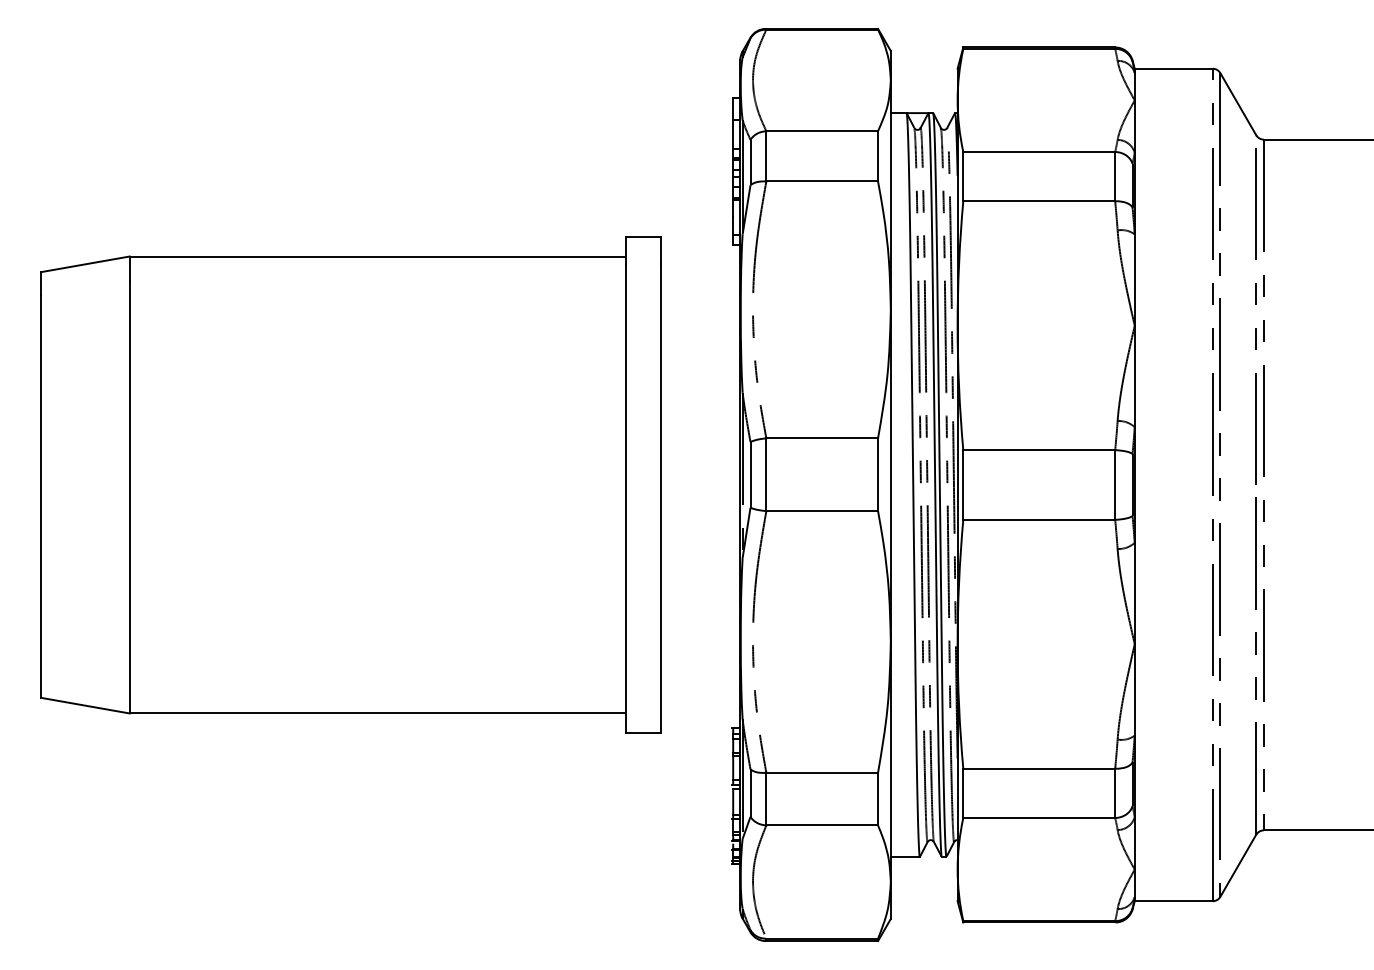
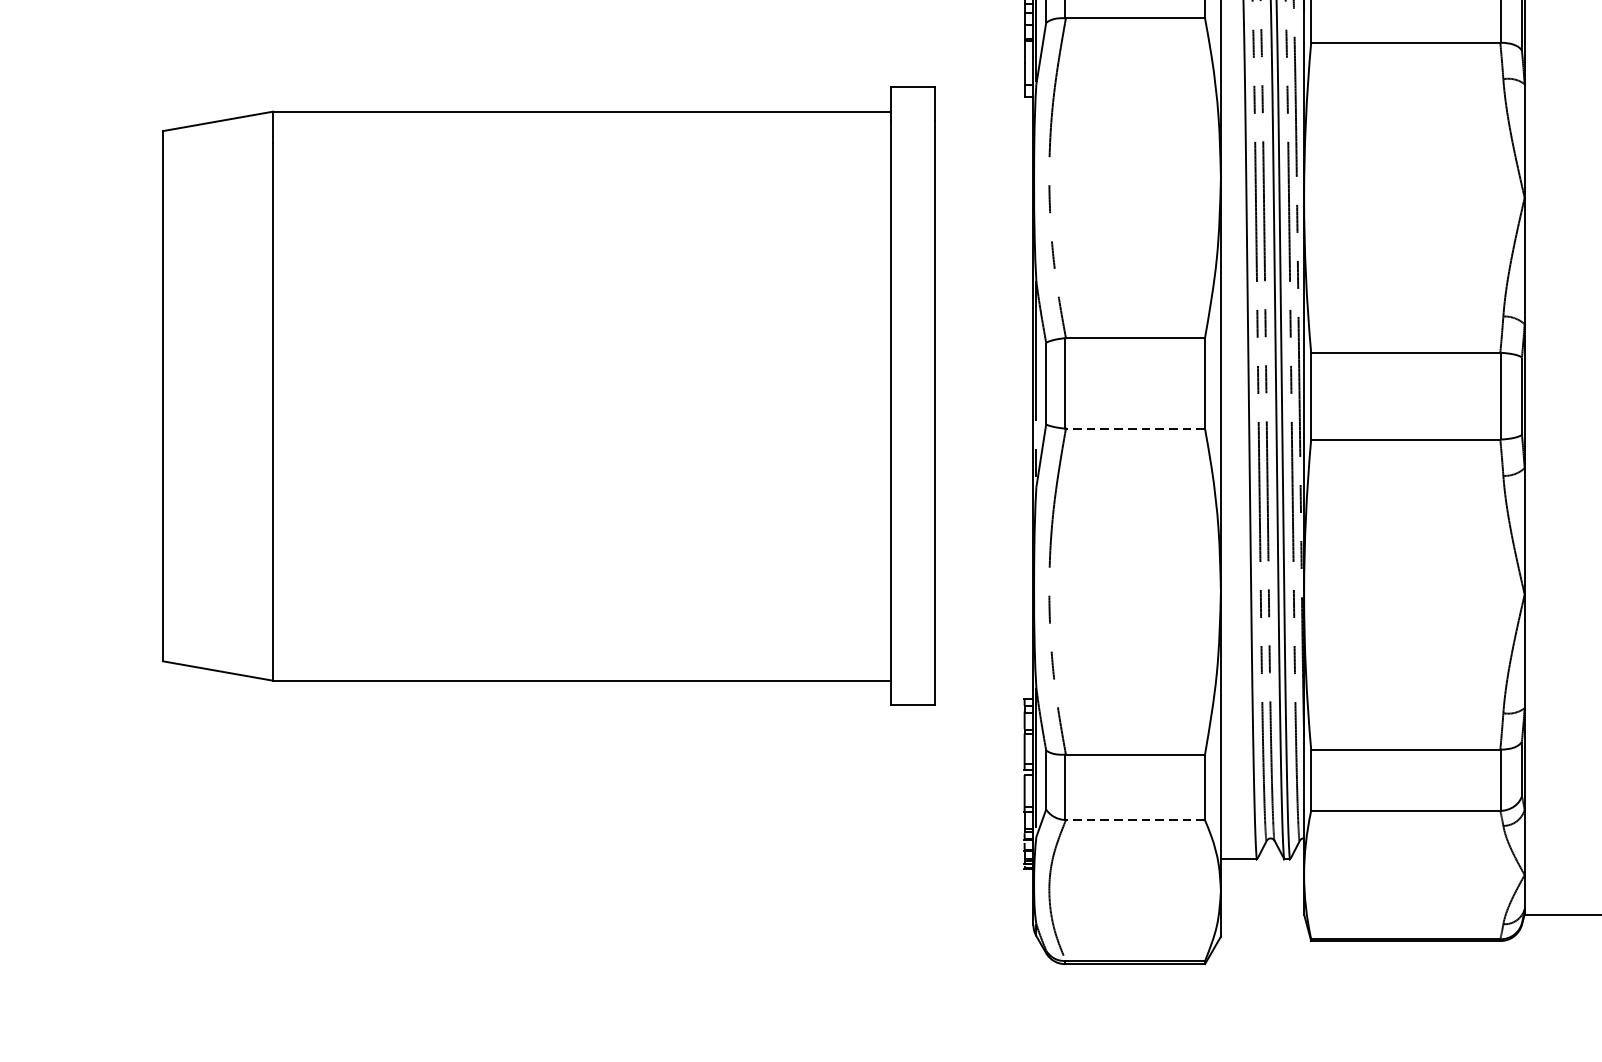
line: (822, 511) -> (1135, 429), solid -> dashed
line: (822, 825) -> (1135, 820), solid -> dashed

